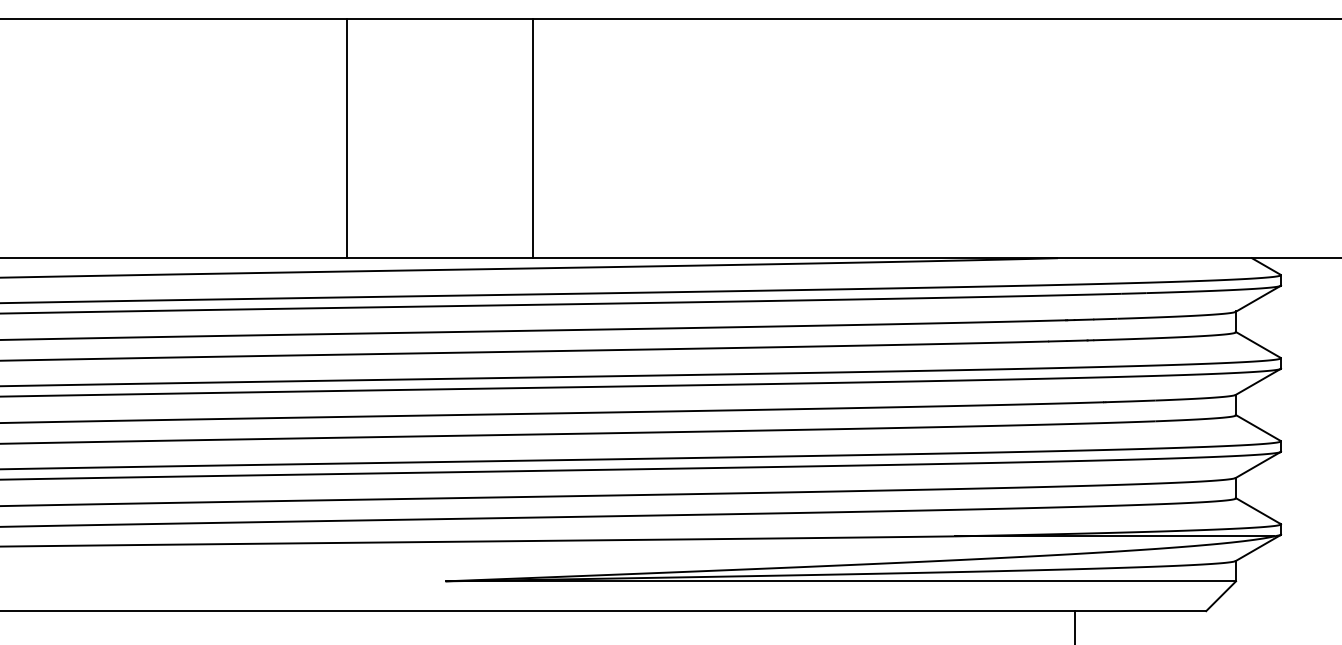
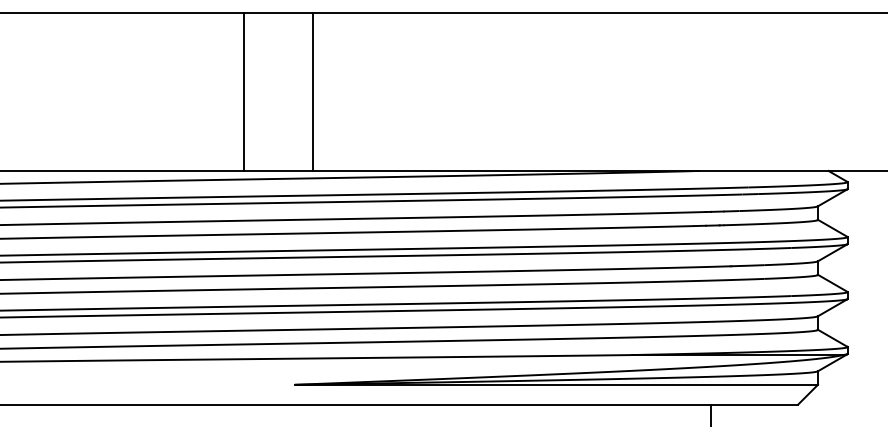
line: (346, 138) -> (244, 91), moved
line: (532, 138) -> (312, 91), moved

